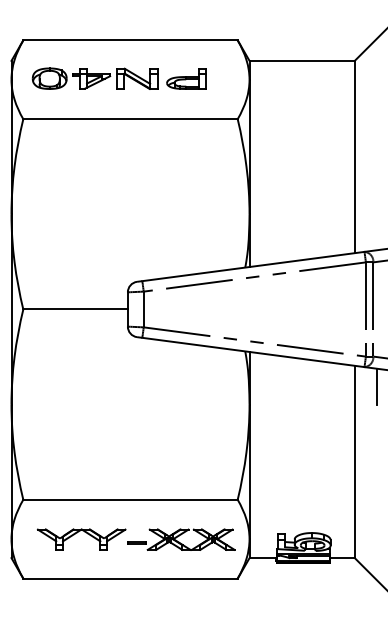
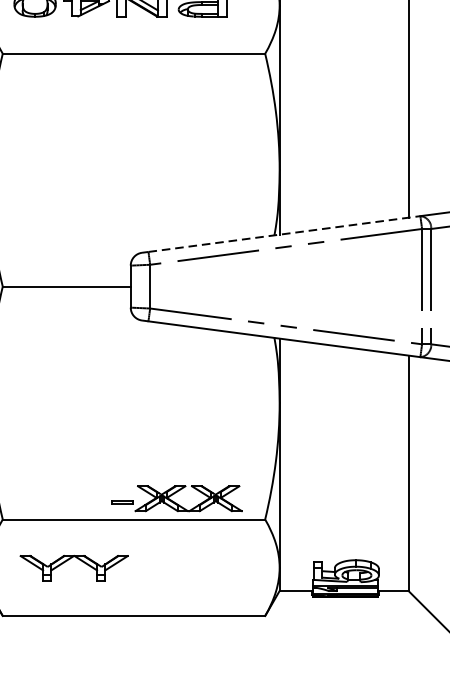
line: (253, 266) -> (284, 234), solid -> dashed
line: (376, 386) -> (435, 380), removed
part: (181, 539) -> (176, 498), moved

